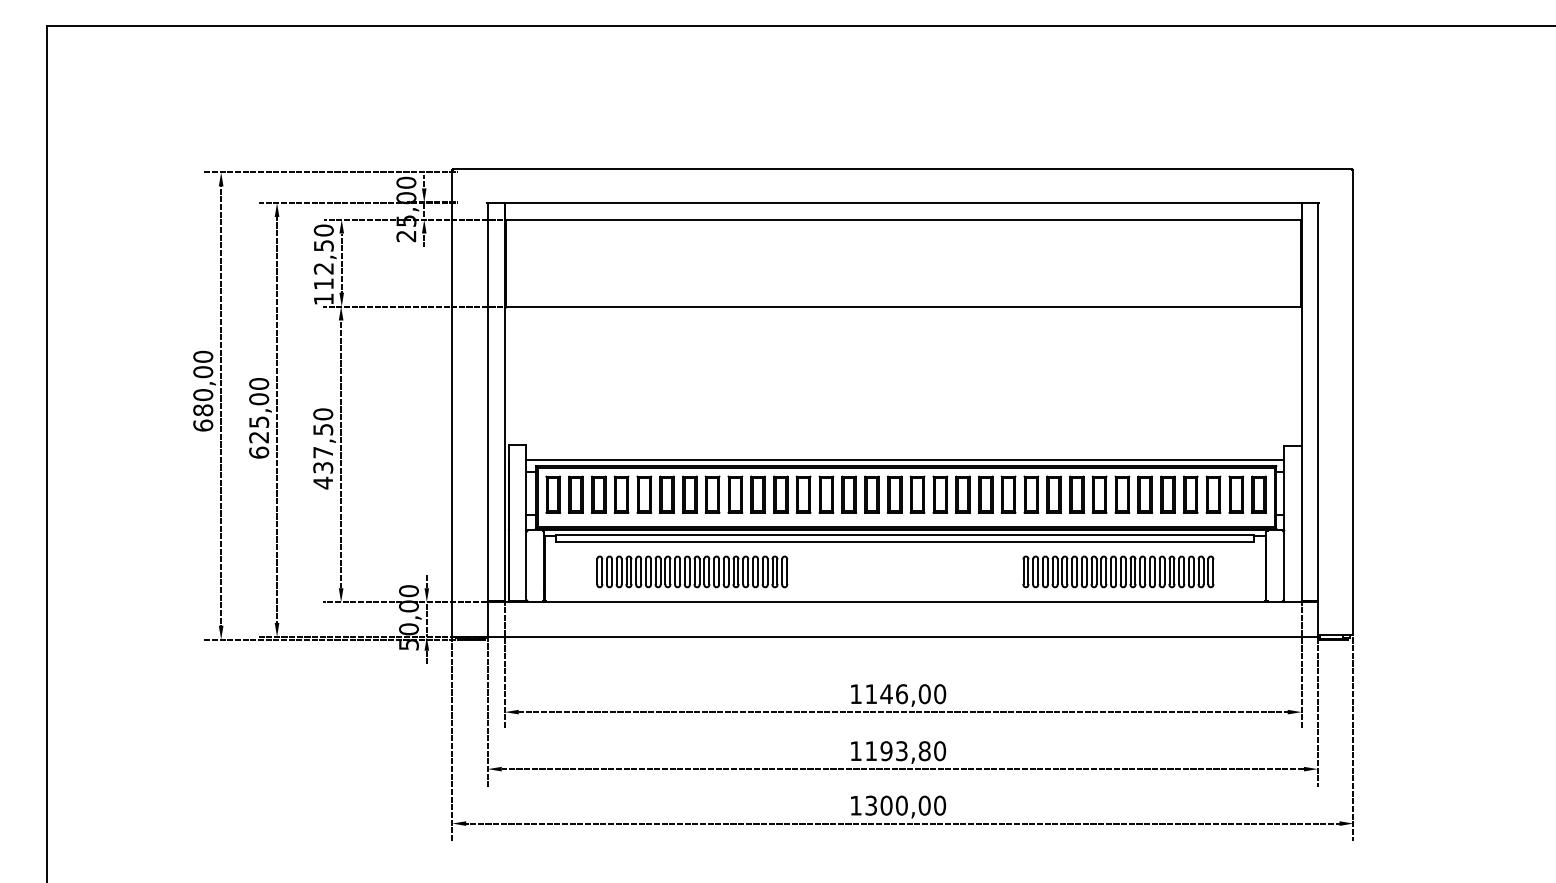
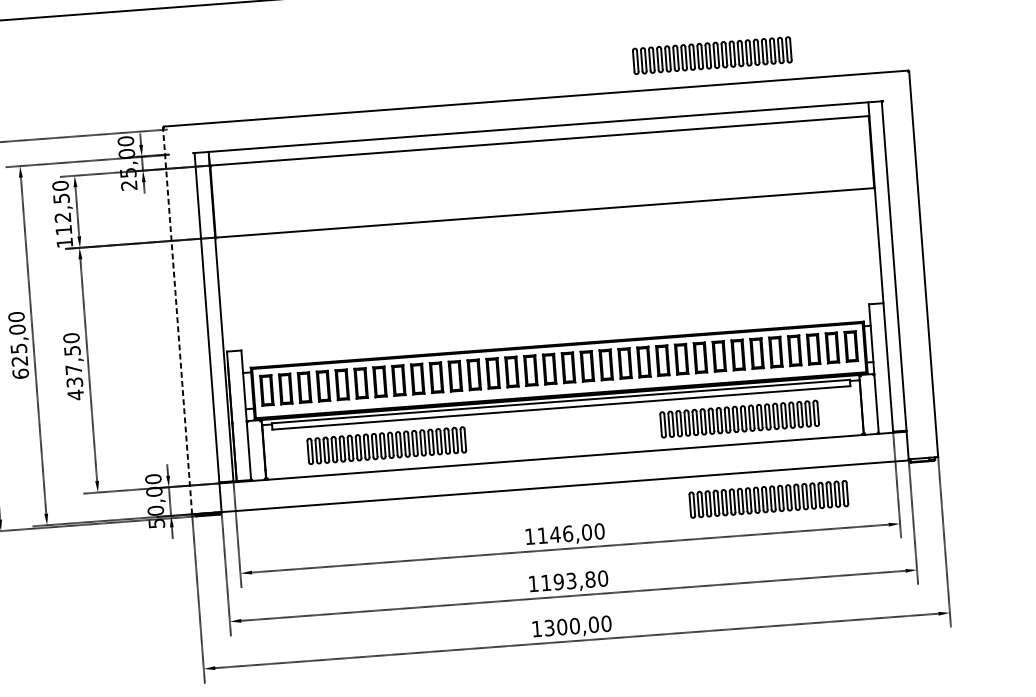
part: (1118, 132) -> (712, 55), added
line: (452, 403) -> (177, 321), solid -> dashed
line: (905, 459) -> (556, 339), removed
part: (1146, 670) -> (769, 499), added

